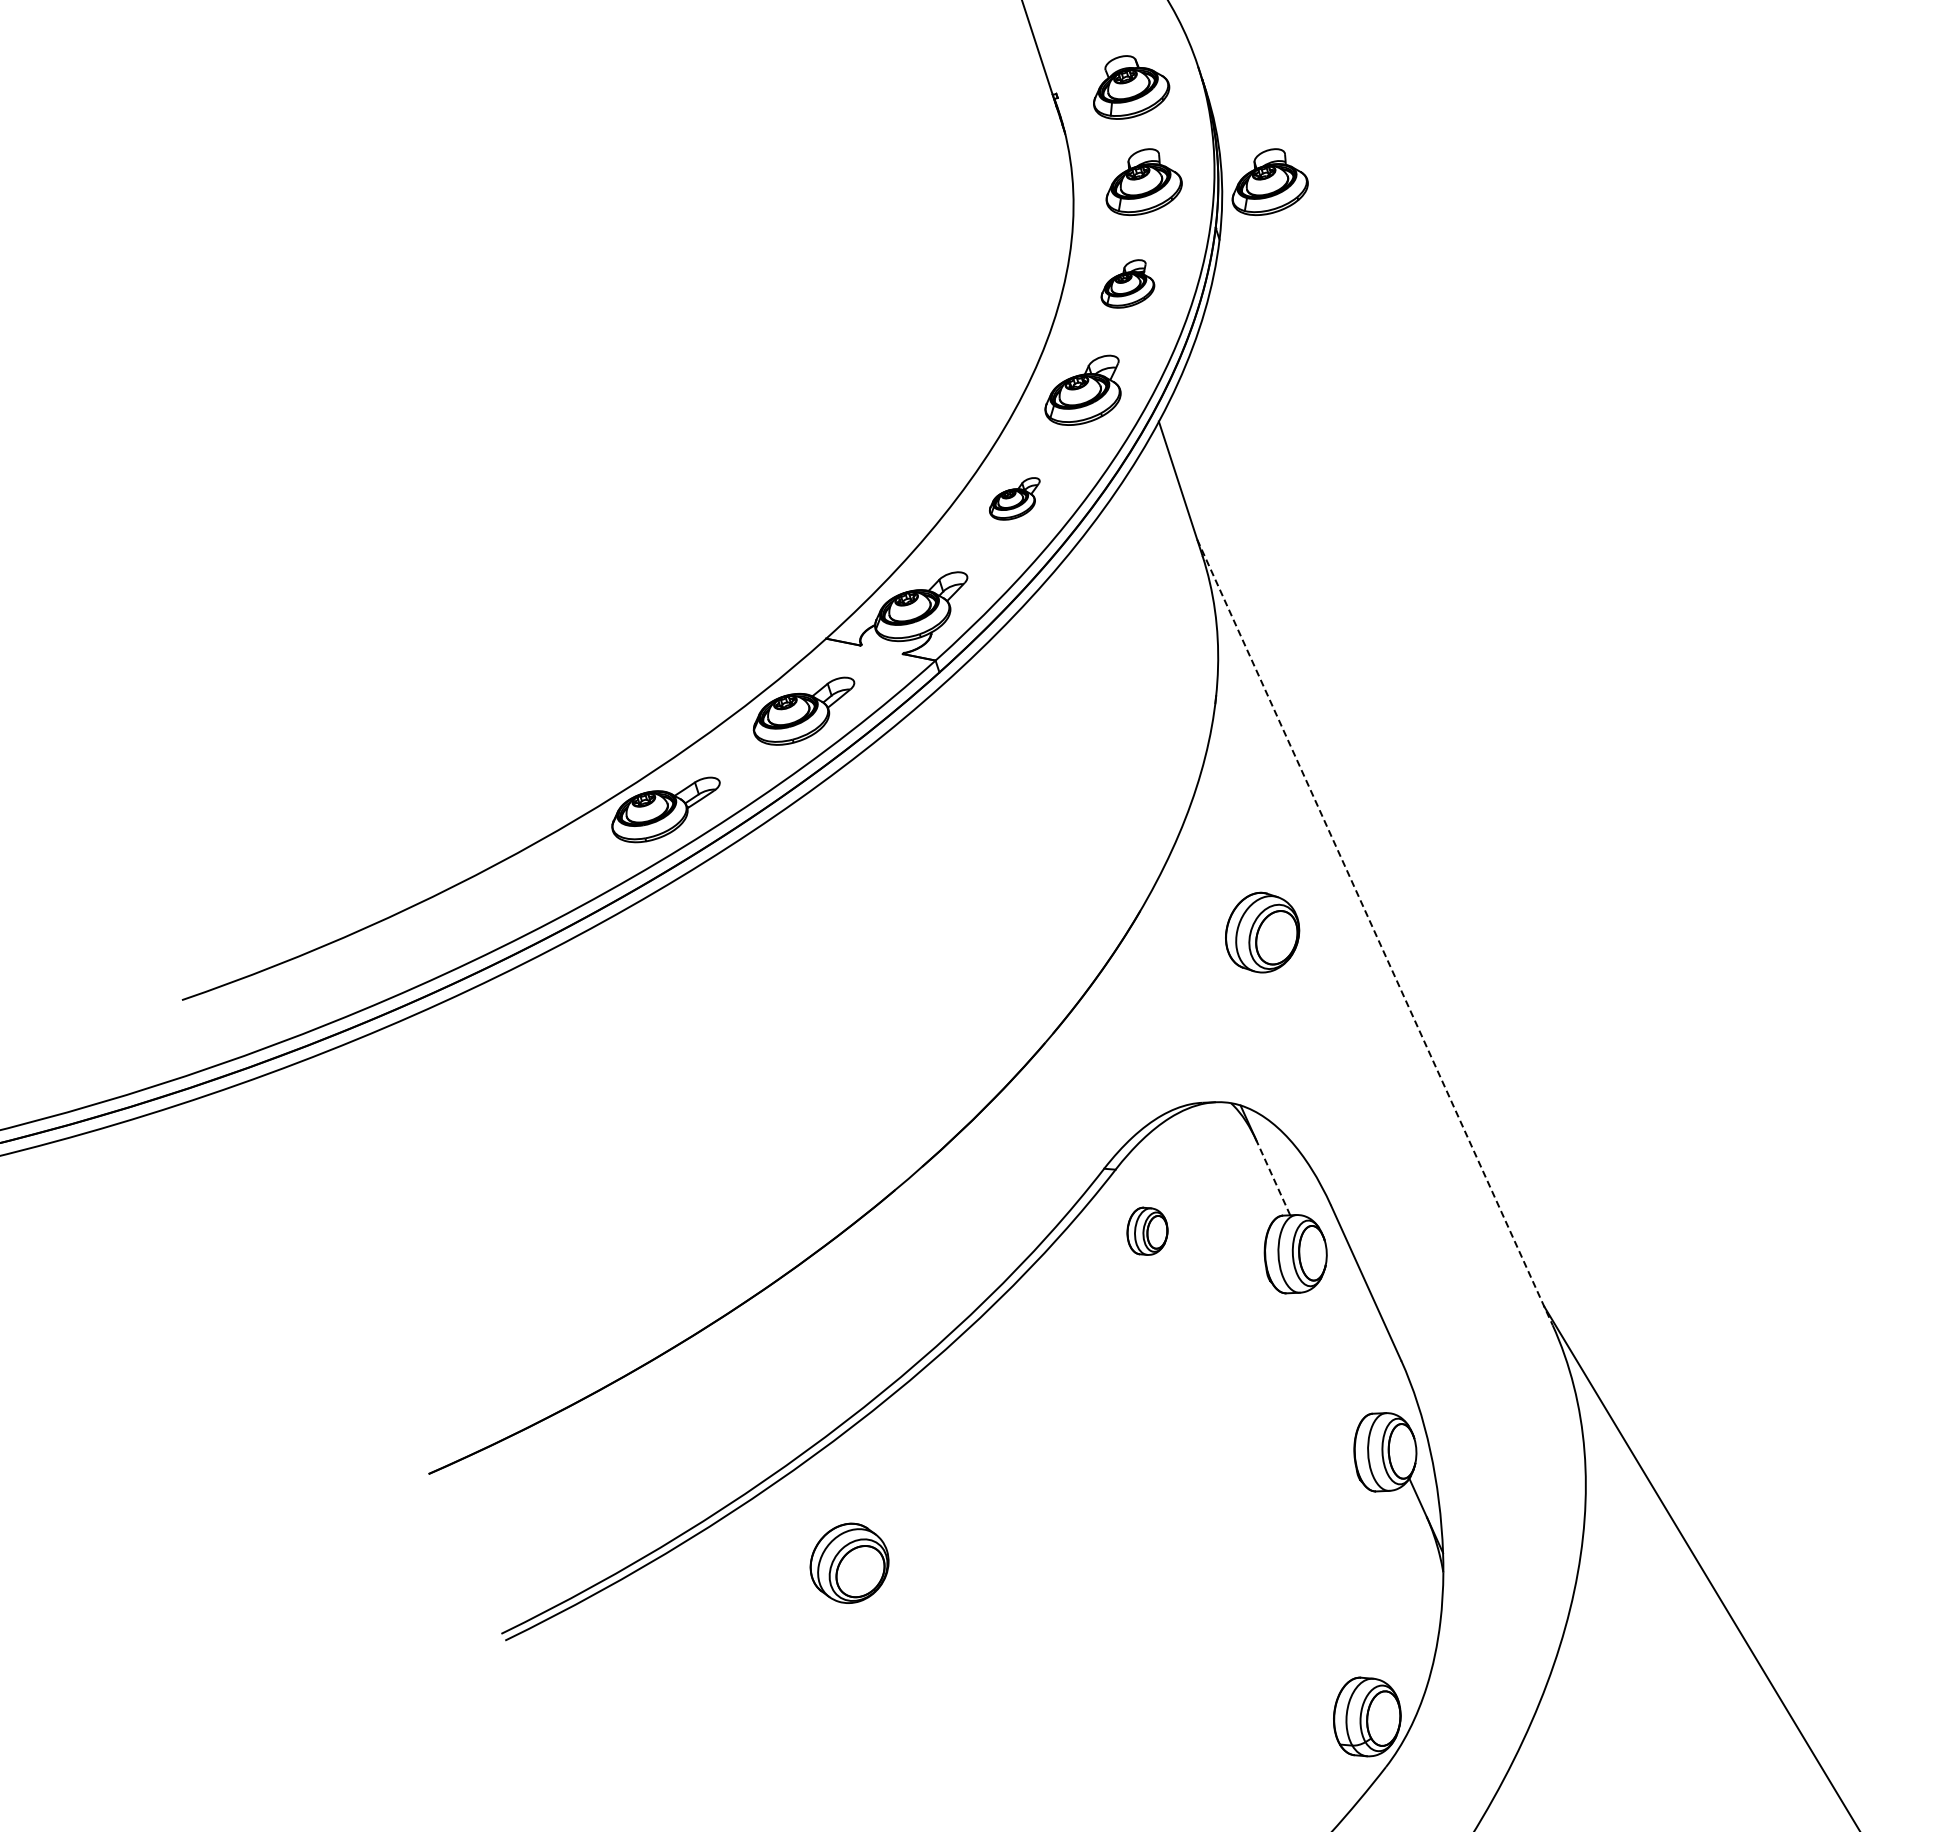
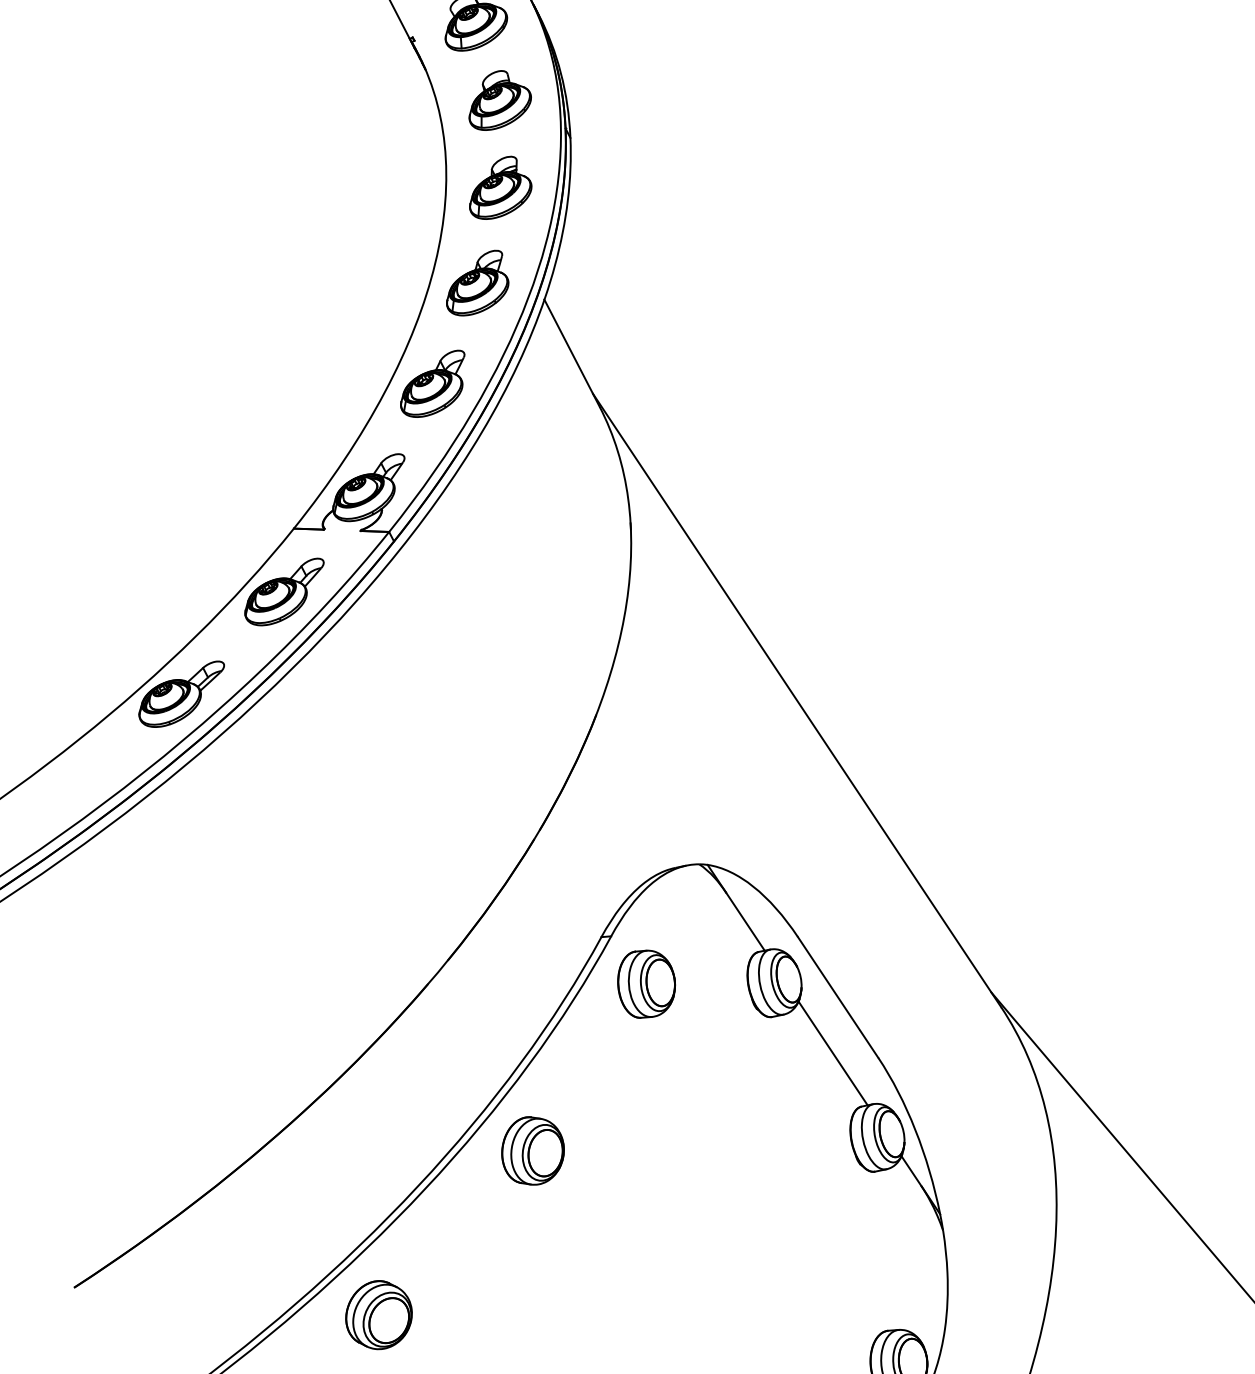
part: (1269, 181) -> (604, 81), removed
part: (1127, 283) -> (498, 187), size x1.43
part: (1014, 498) -> (433, 384), size x1.67
part: (1262, 932) -> (532, 1150), moved
line: (1375, 932) -> (797, 700), dashed -> solid
line: (1273, 1178) -> (745, 921), dashed -> solid
part: (1147, 1231) -> (646, 984), size x1.67
line: (1349, 1346) -> (832, 1053), added
part: (849, 1562) -> (378, 1314), moved

